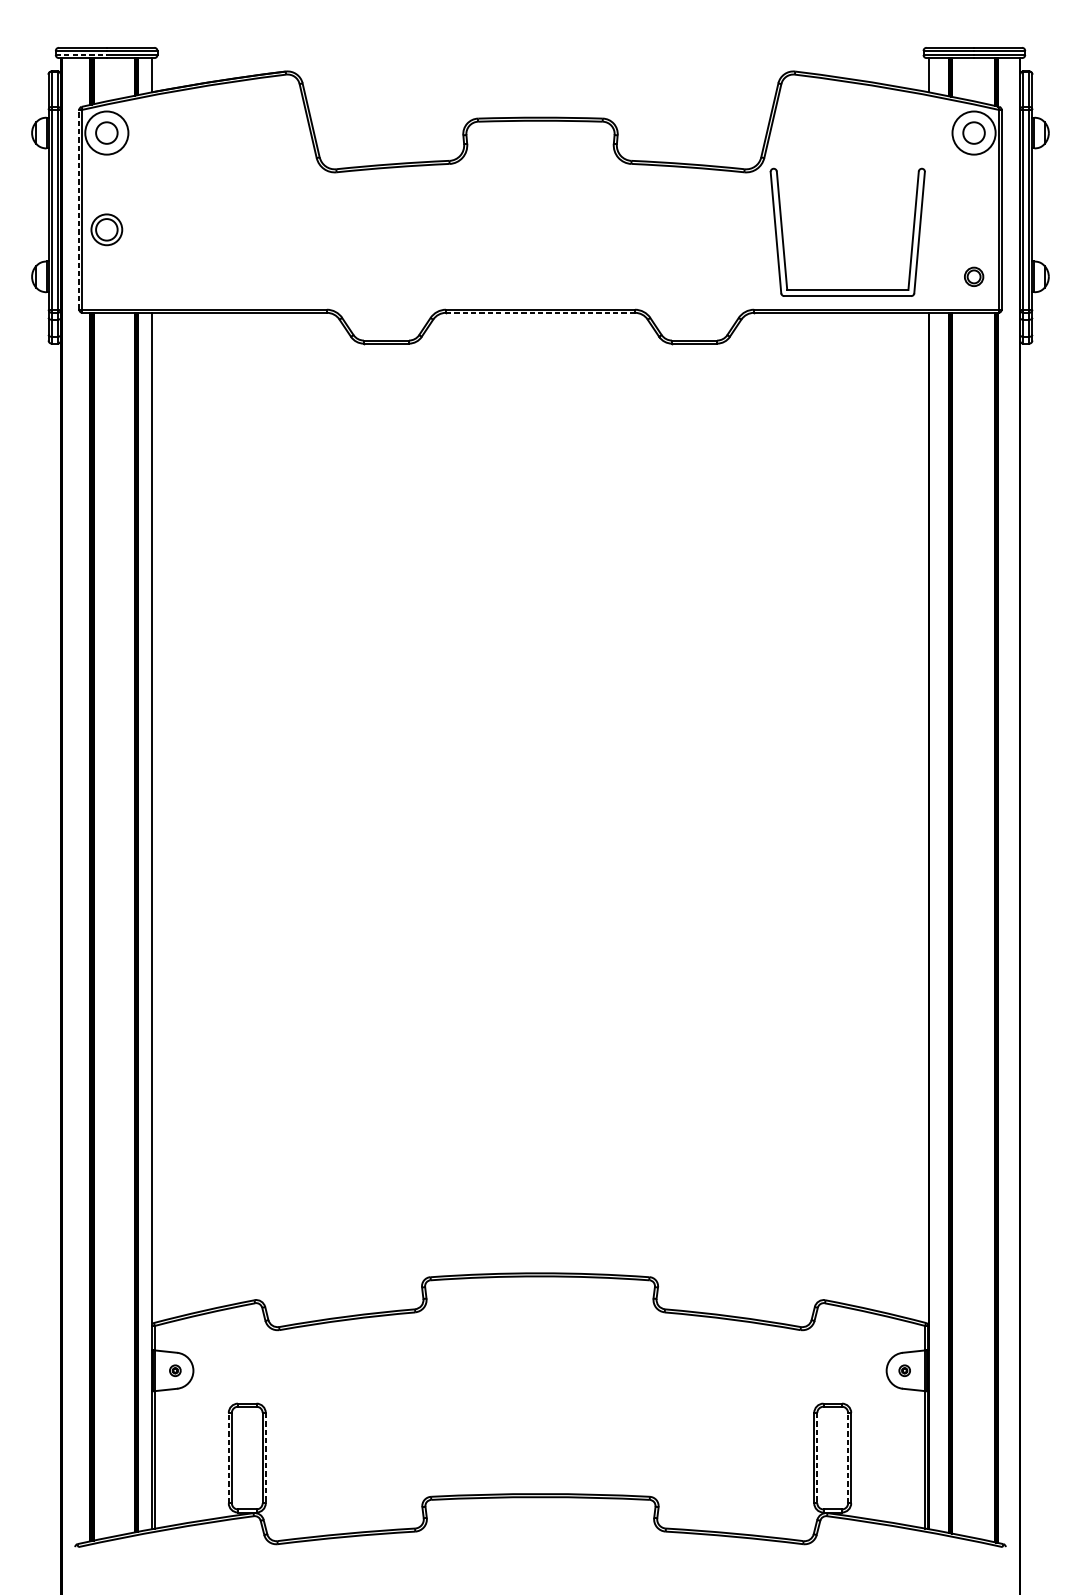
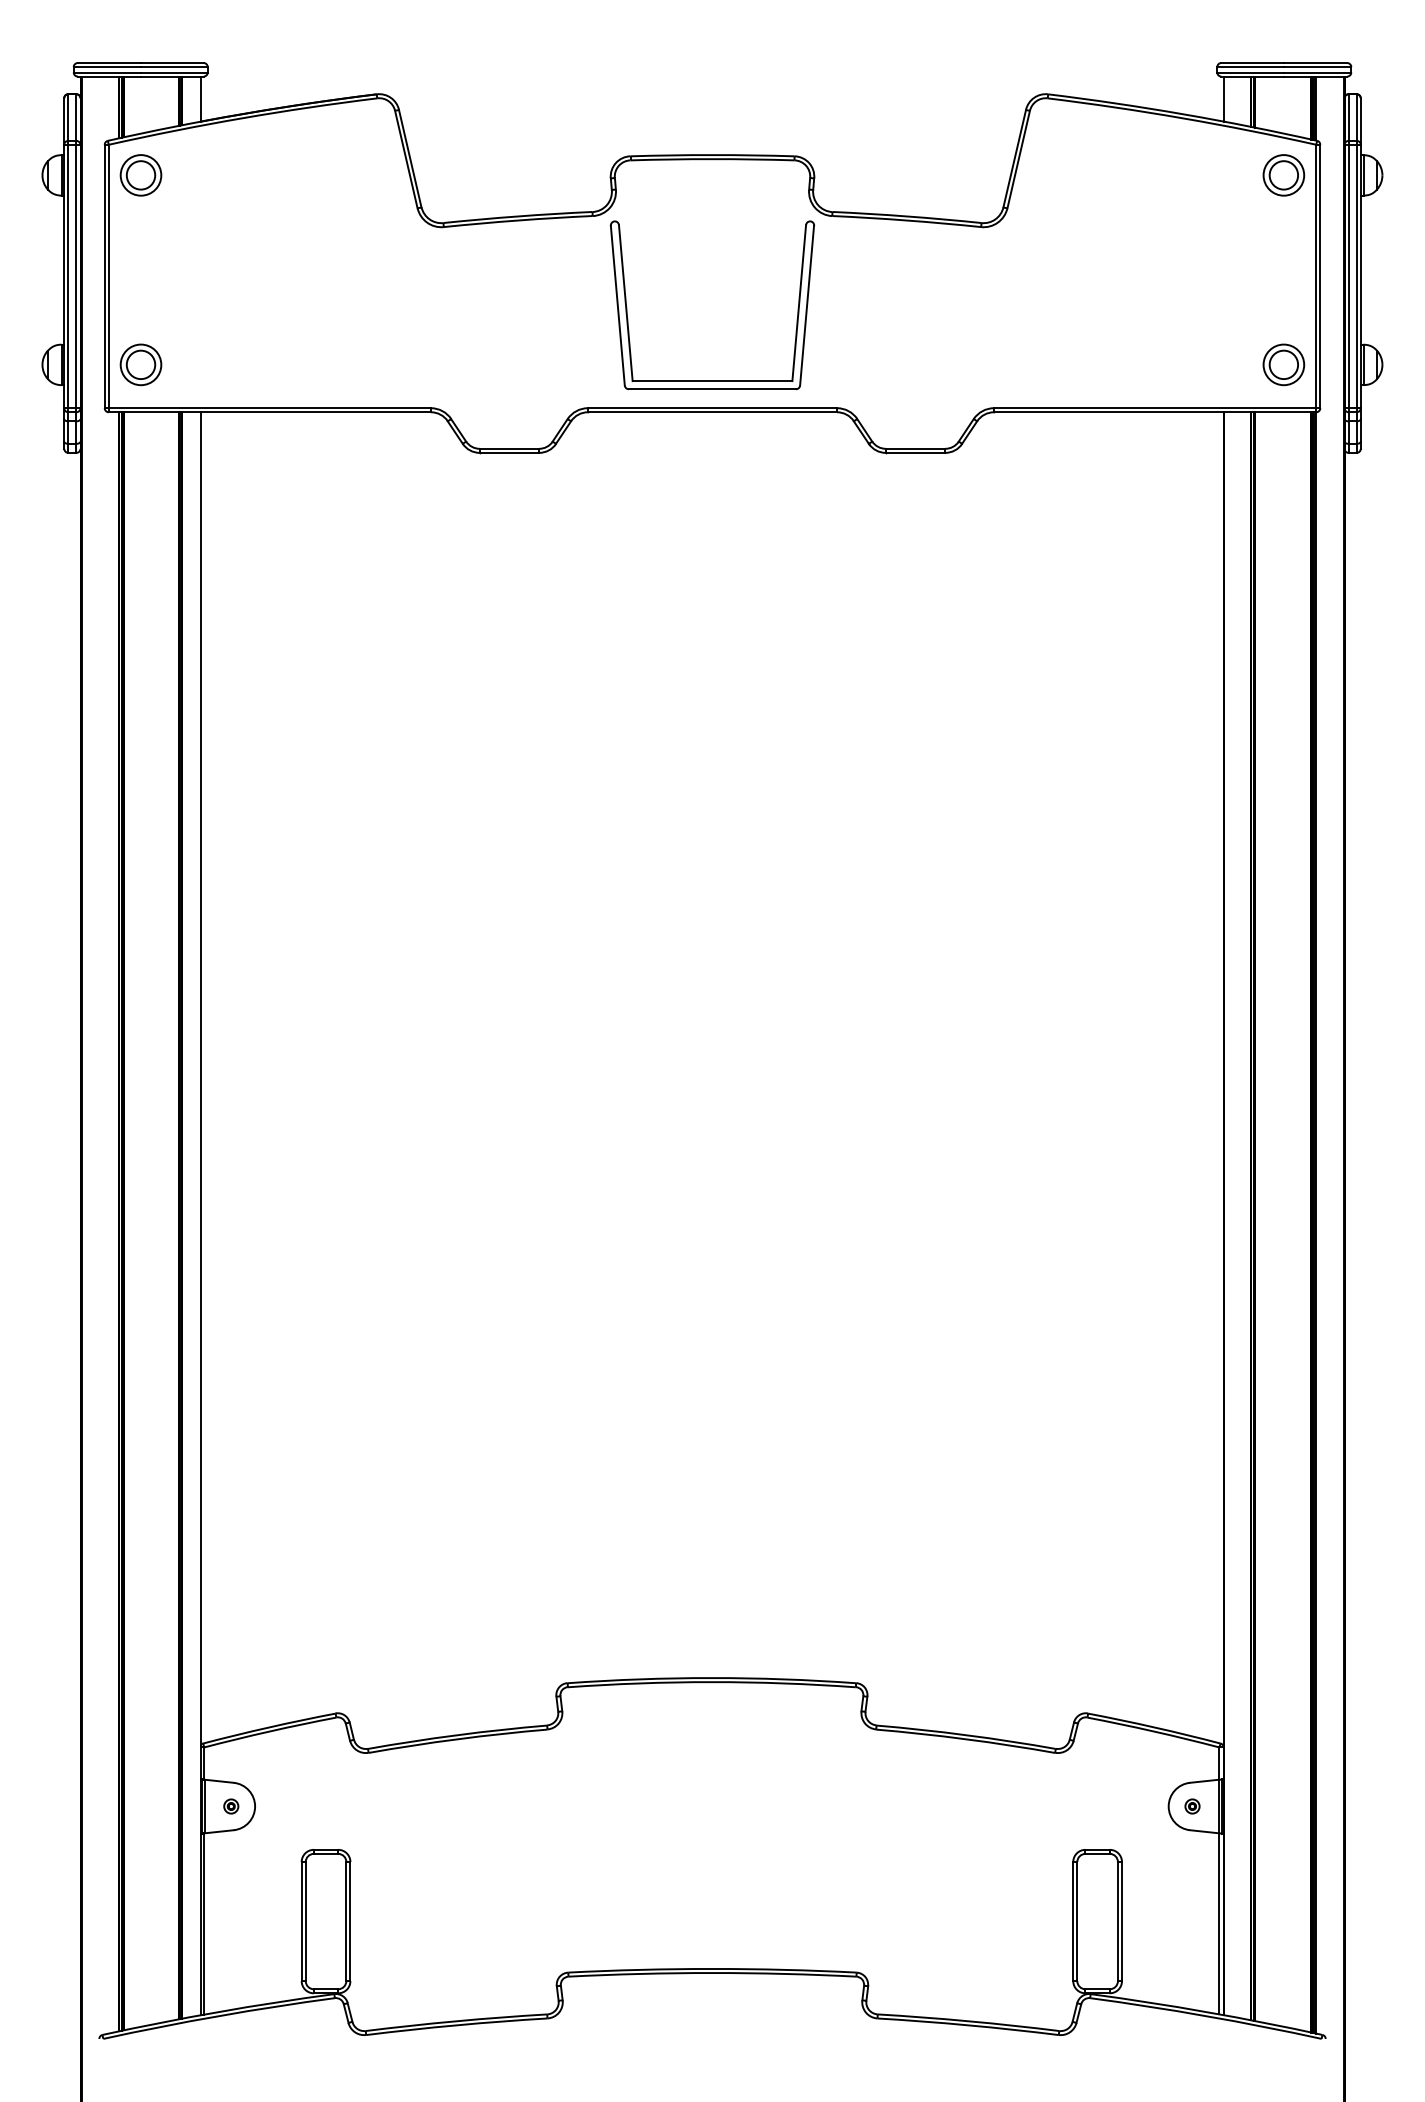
line: (81, 55) -> (107, 72), dashed -> solid
circle: (106, 133) -> (140, 175), size x0.71
circle: (973, 133) -> (1283, 175), size x0.71
line: (79, 209) -> (104, 276), dashed -> solid
part: (106, 229) -> (140, 364), moved
part: (973, 276) -> (1283, 364), size x1.67
part: (847, 289) -> (712, 380), moved
line: (540, 313) -> (712, 412), dashed -> solid
line: (228, 1458) -> (301, 1921), dashed -> solid
line: (265, 1458) -> (350, 1921), dashed -> solid
line: (817, 1458) -> (1077, 1921), dashed -> solid
line: (847, 1458) -> (1117, 1921), dashed -> solid

